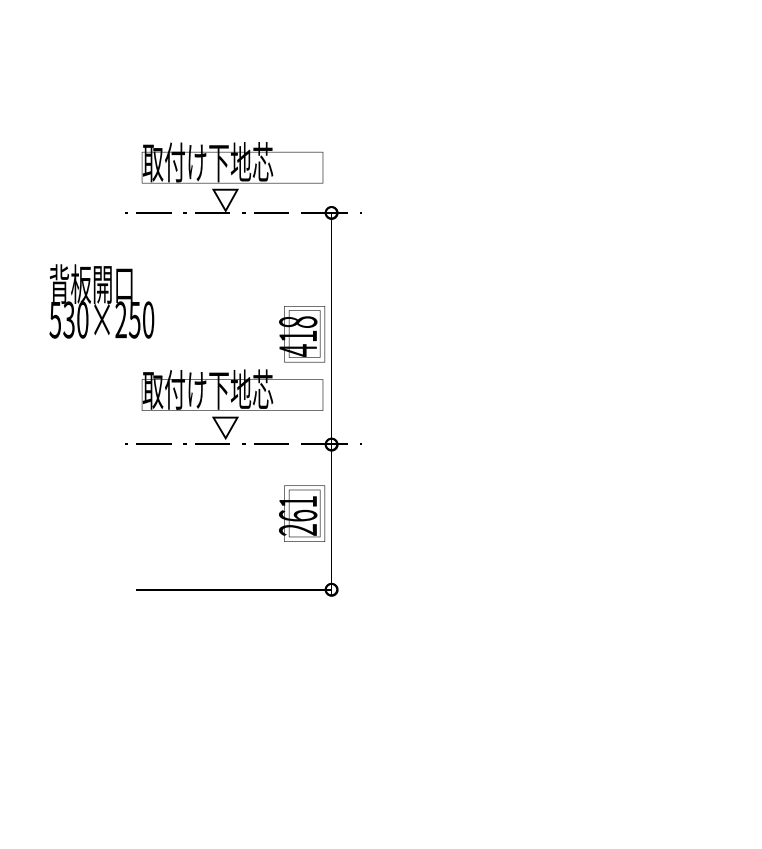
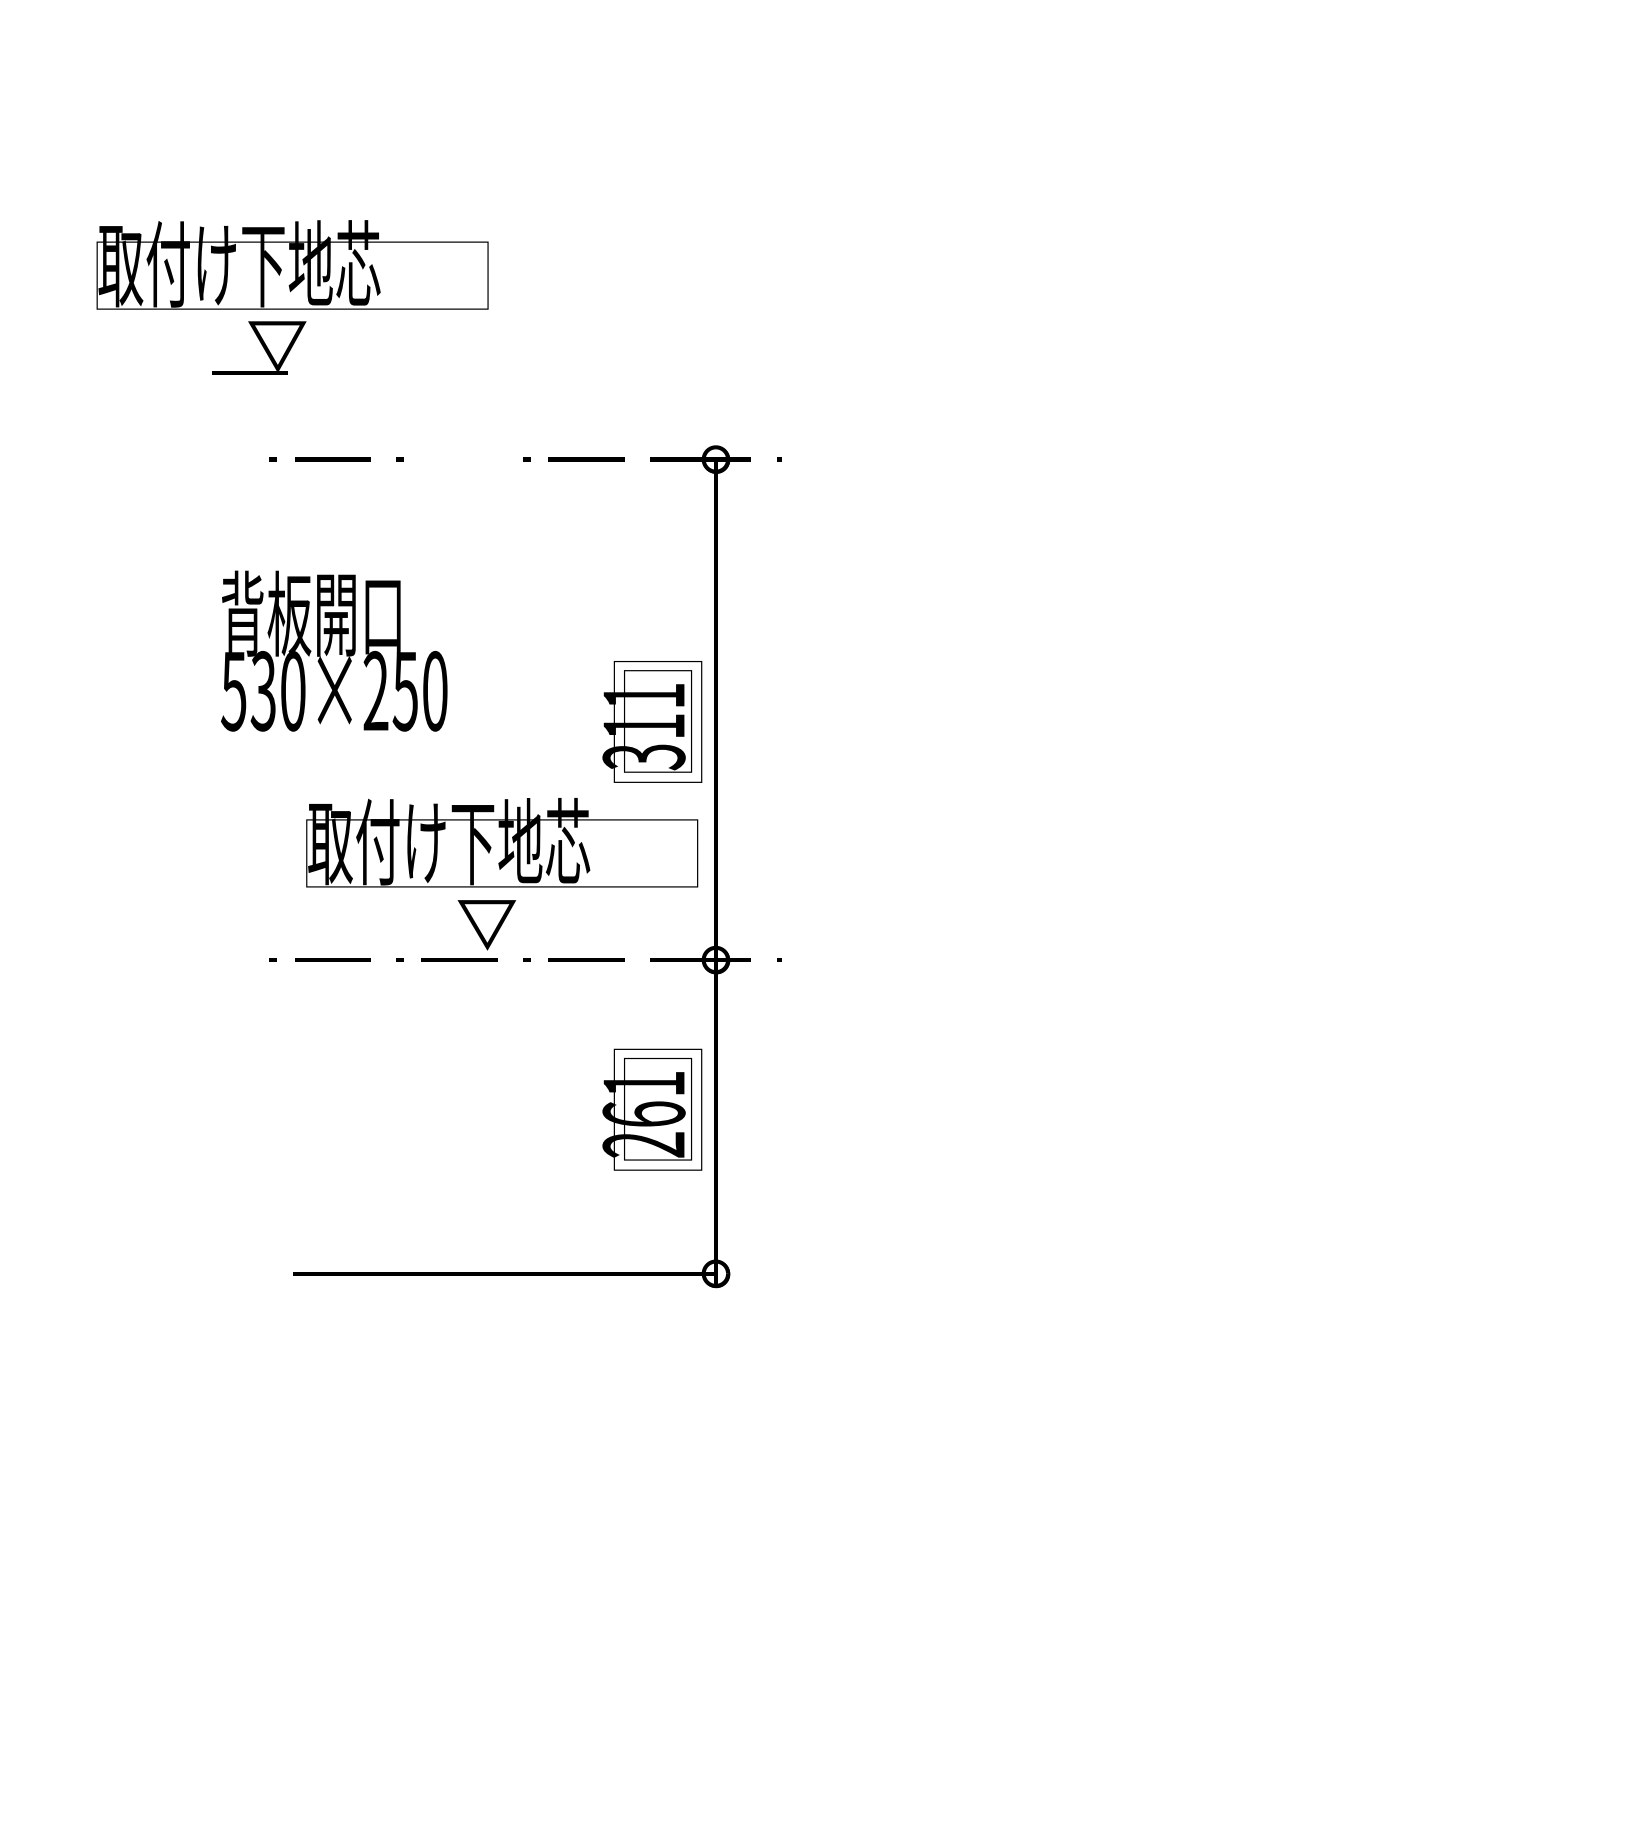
text: (232, 177) -> (292, 296), moved
text: (101, 301) -> (333, 651), moved
text: (298, 336) -> (644, 726), 418 -> 311

